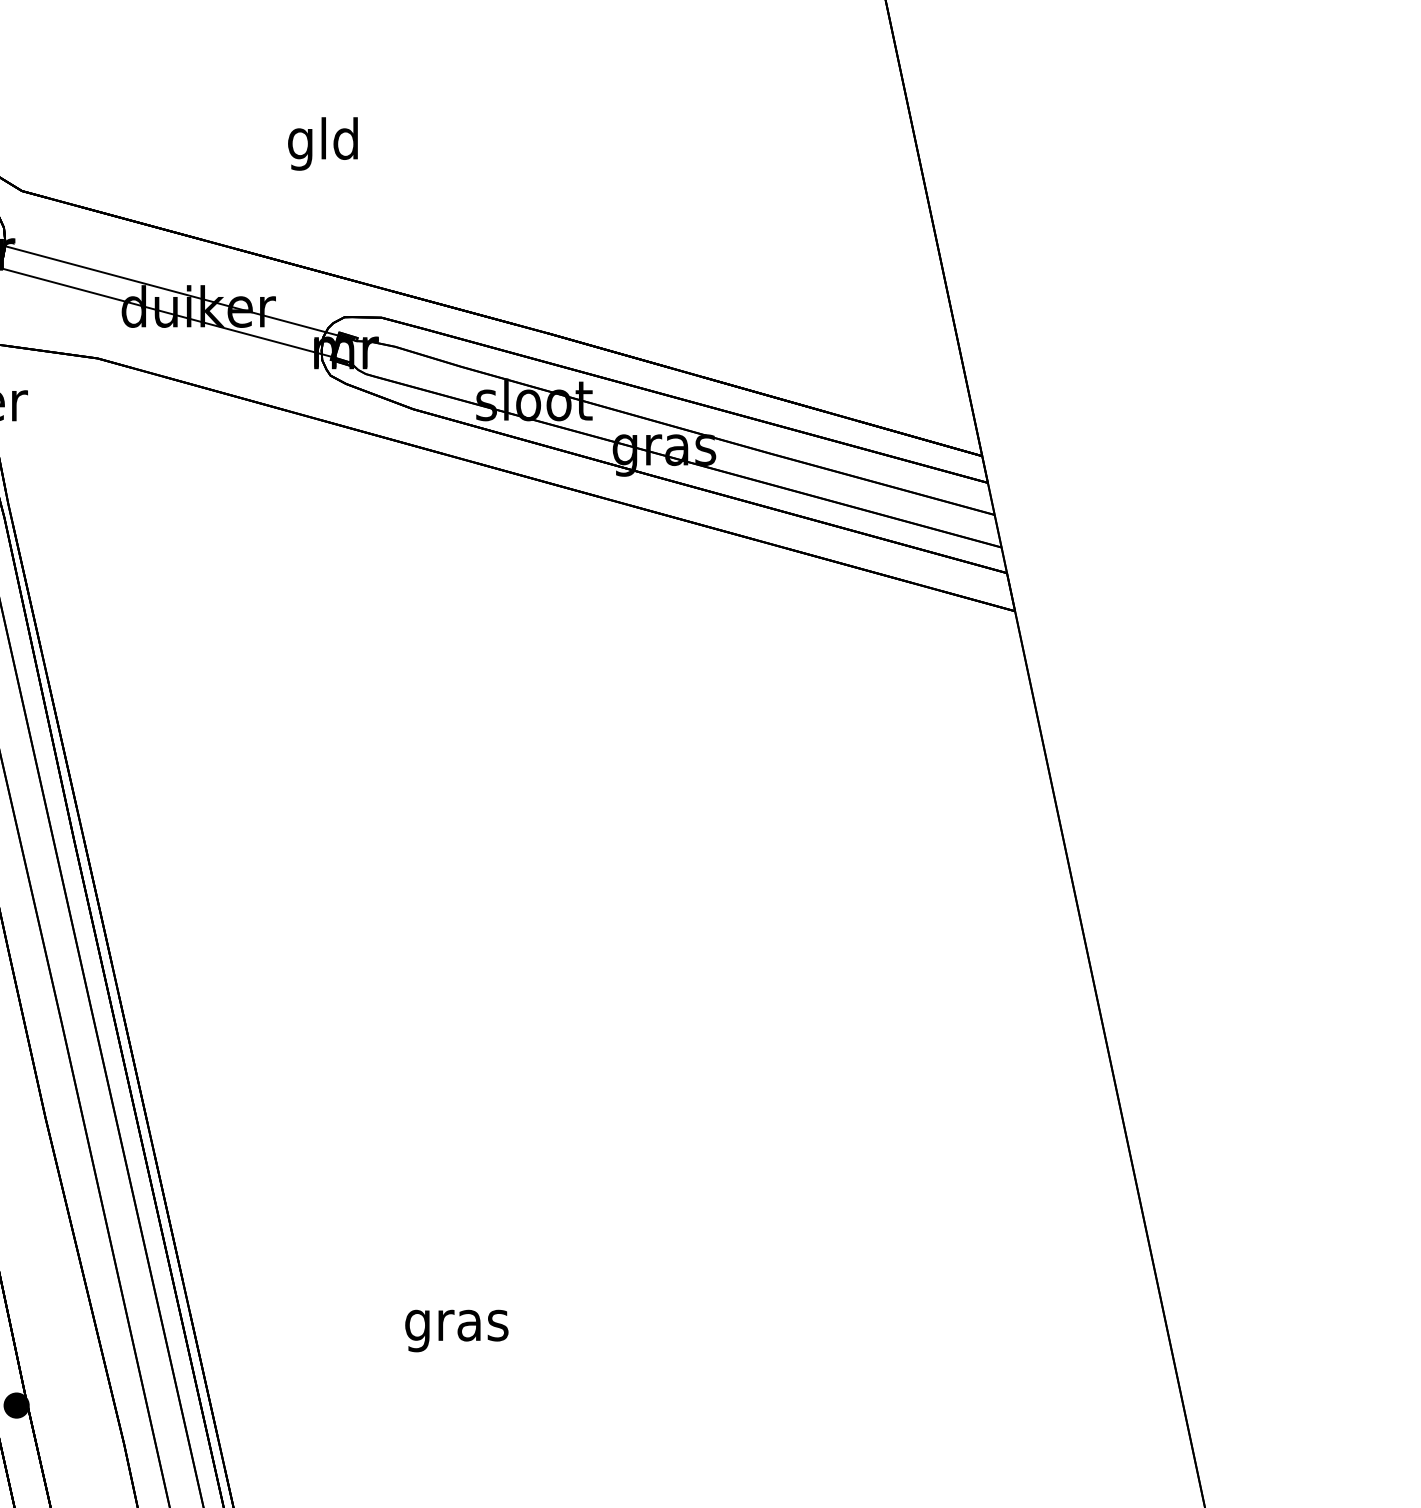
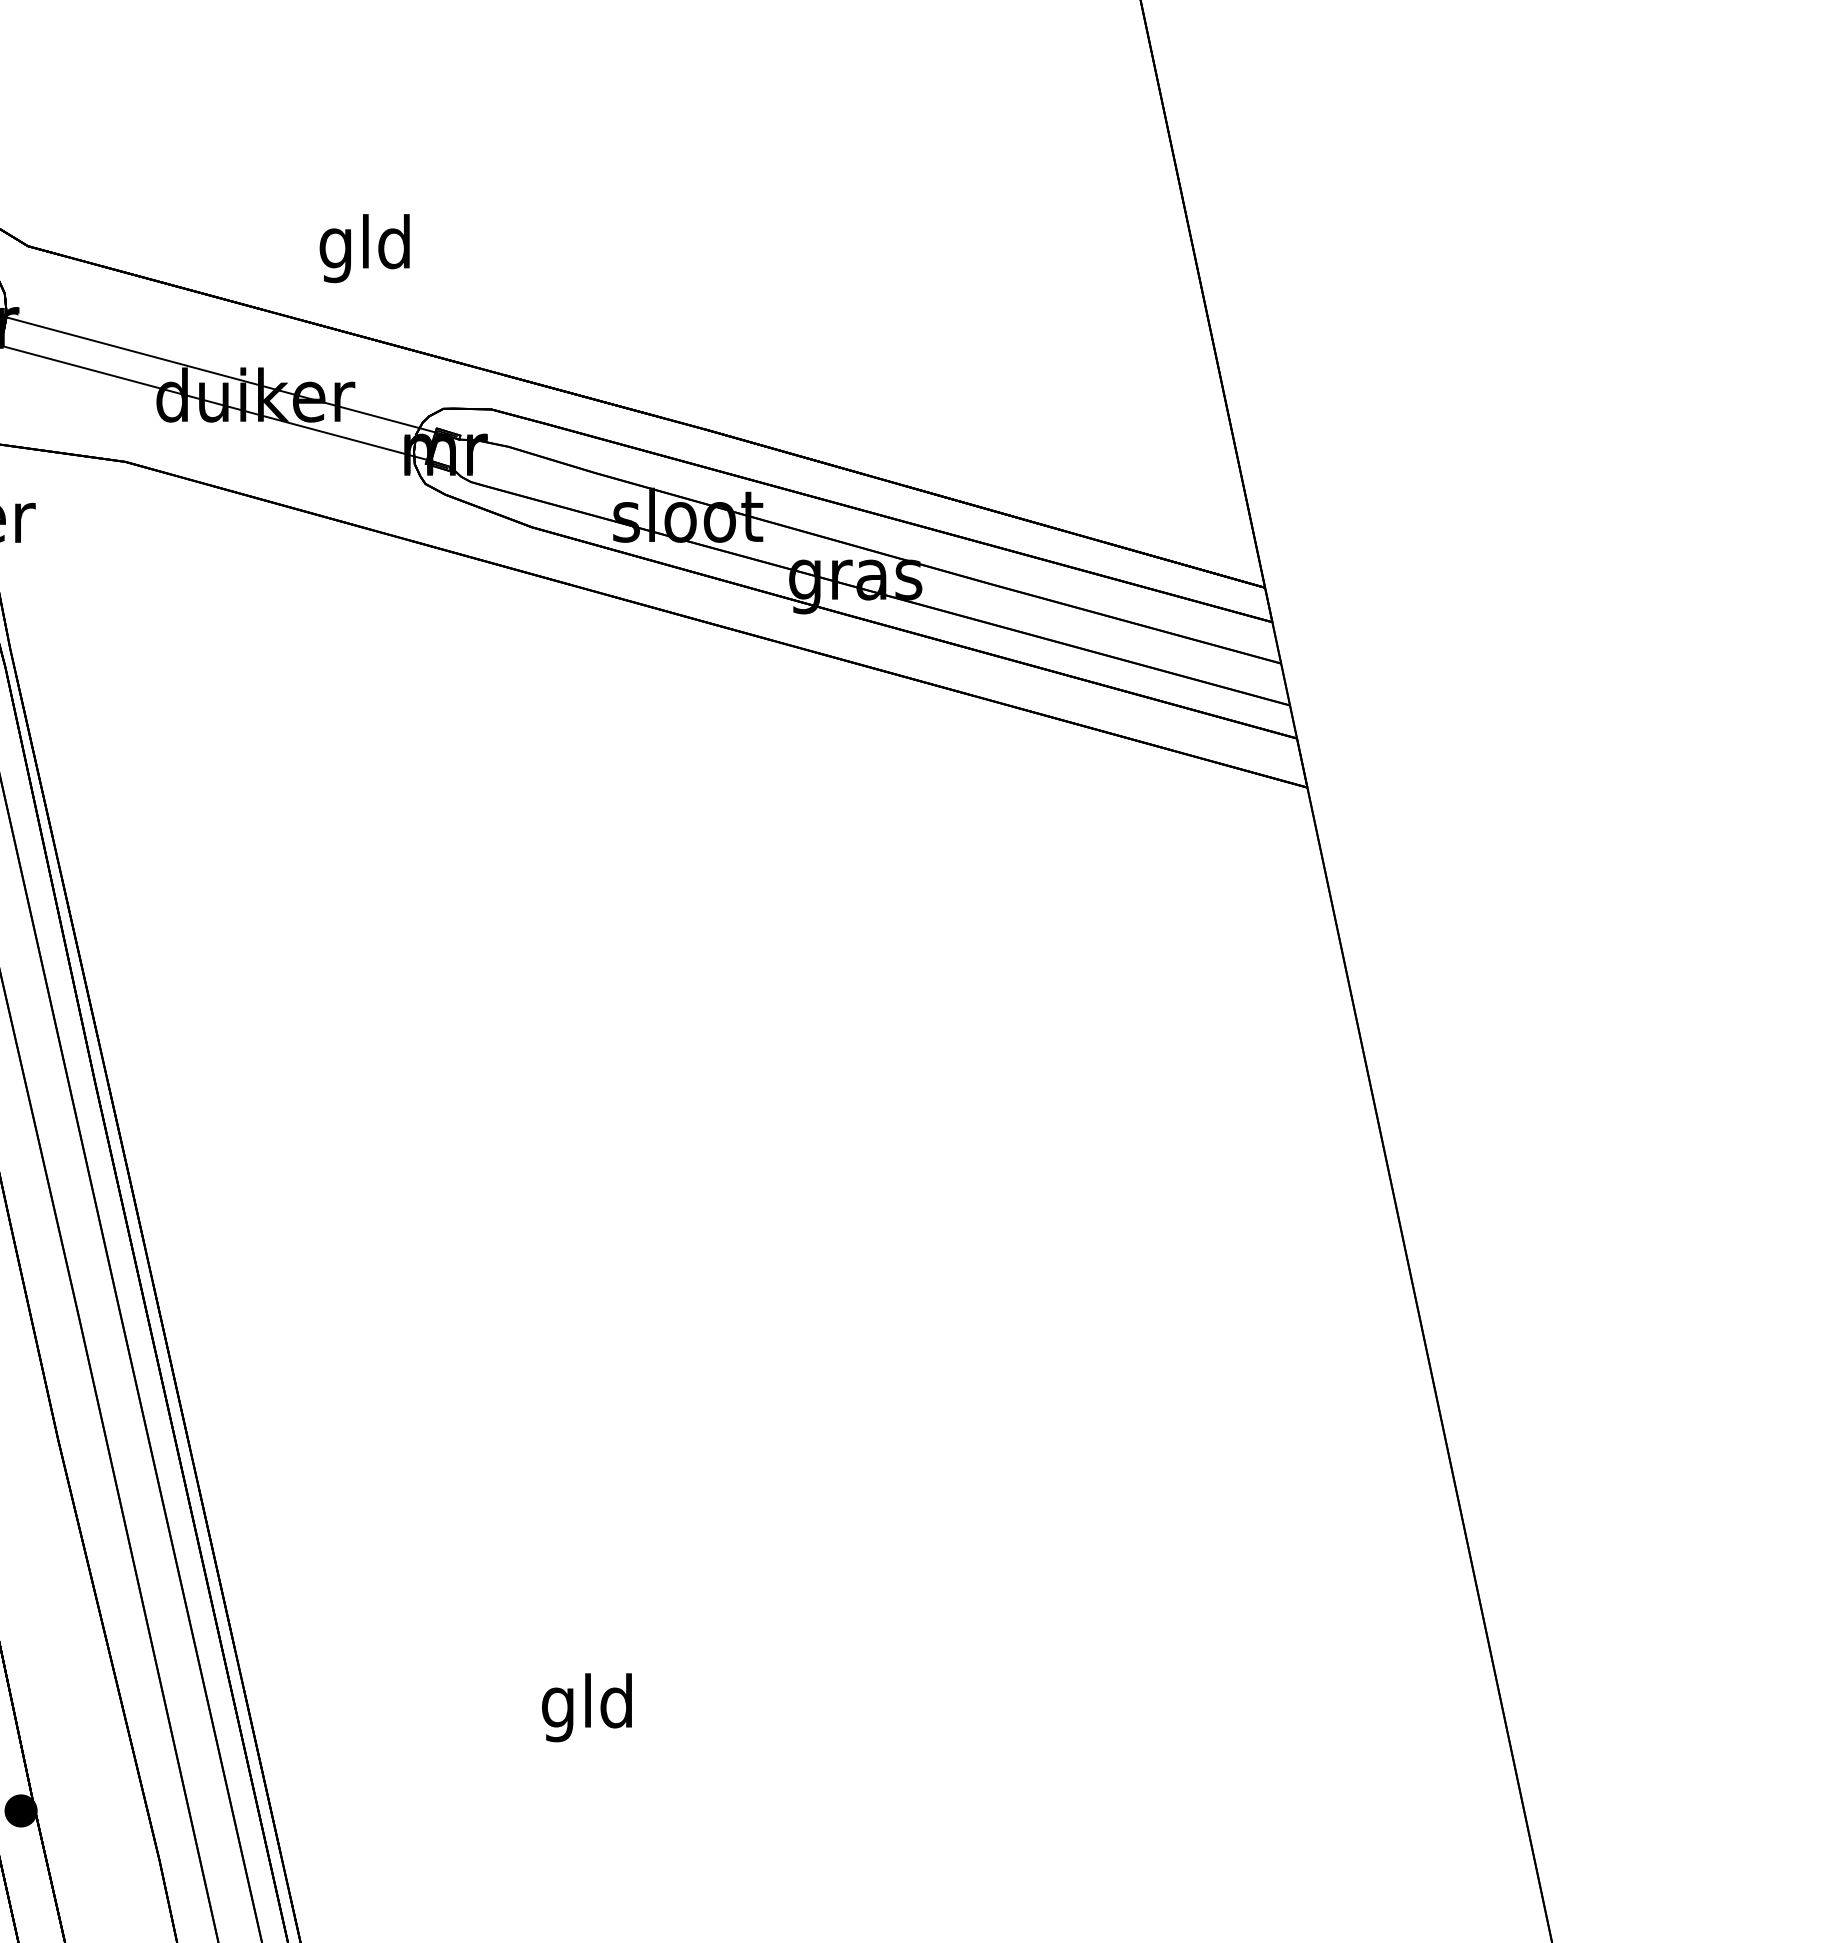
text: (322, 143) -> (364, 248), moved
text: (456, 1325) -> (587, 1707), gras -> gld

